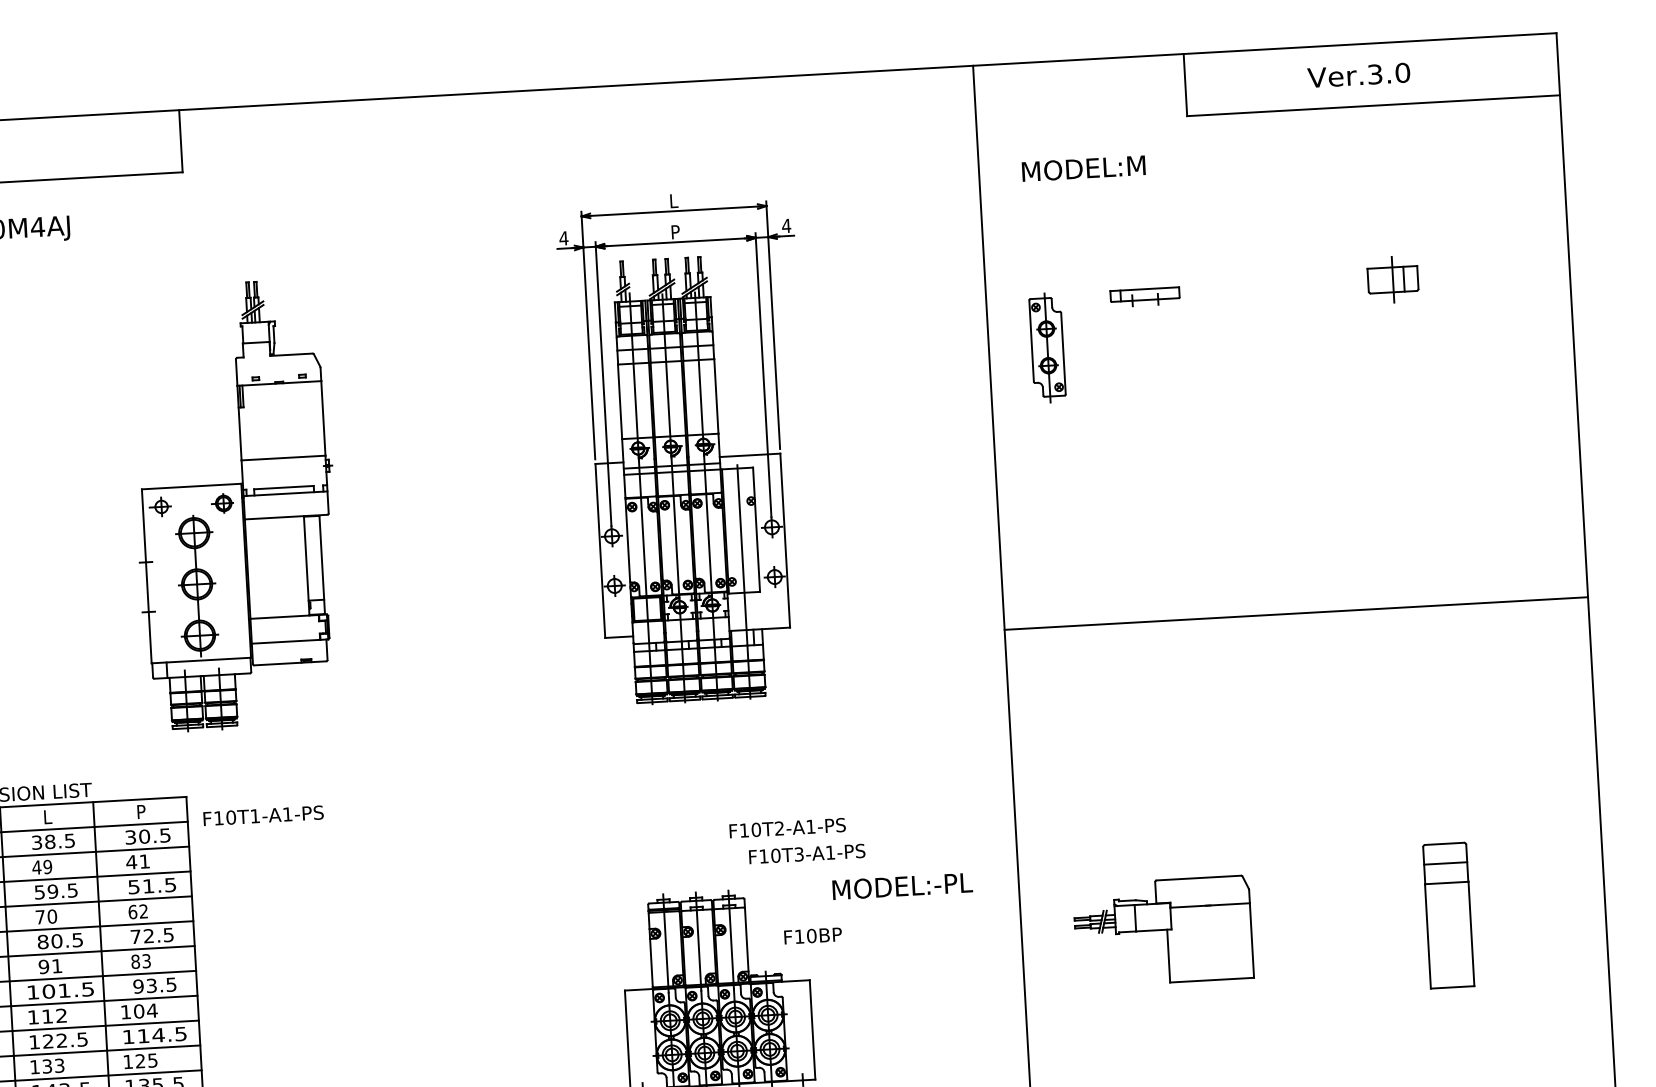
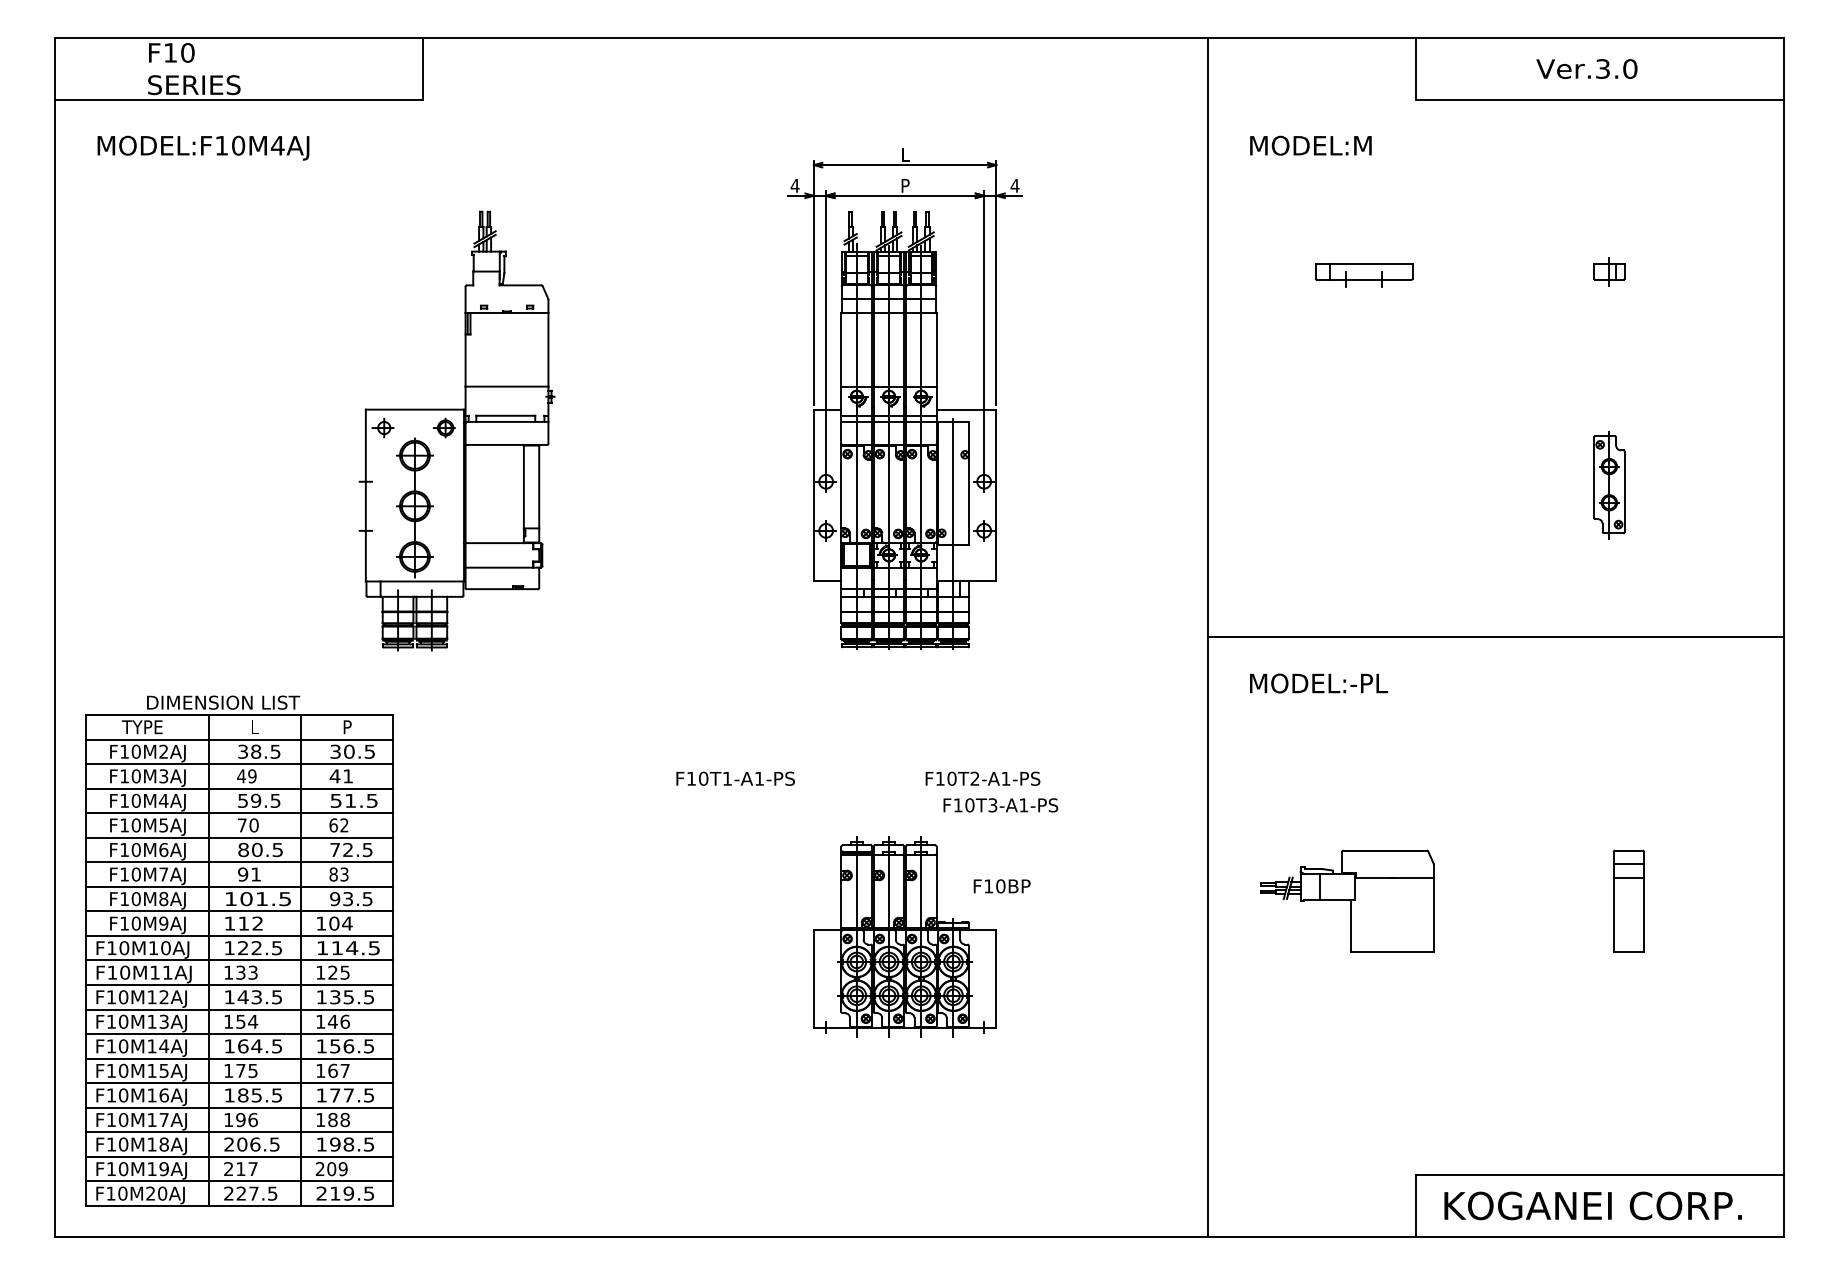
part: (1393, 279) -> (1609, 271), size x0.62
part: (1145, 296) -> (1364, 275), size x1.43
part: (1047, 348) -> (1609, 485), moved
line: (1296, 613) -> (1495, 637), moved
text: (263, 815) -> (735, 778), moved
text: (903, 886) -> (1319, 683), moved
part: (1448, 914) -> (1628, 900), size x0.71

